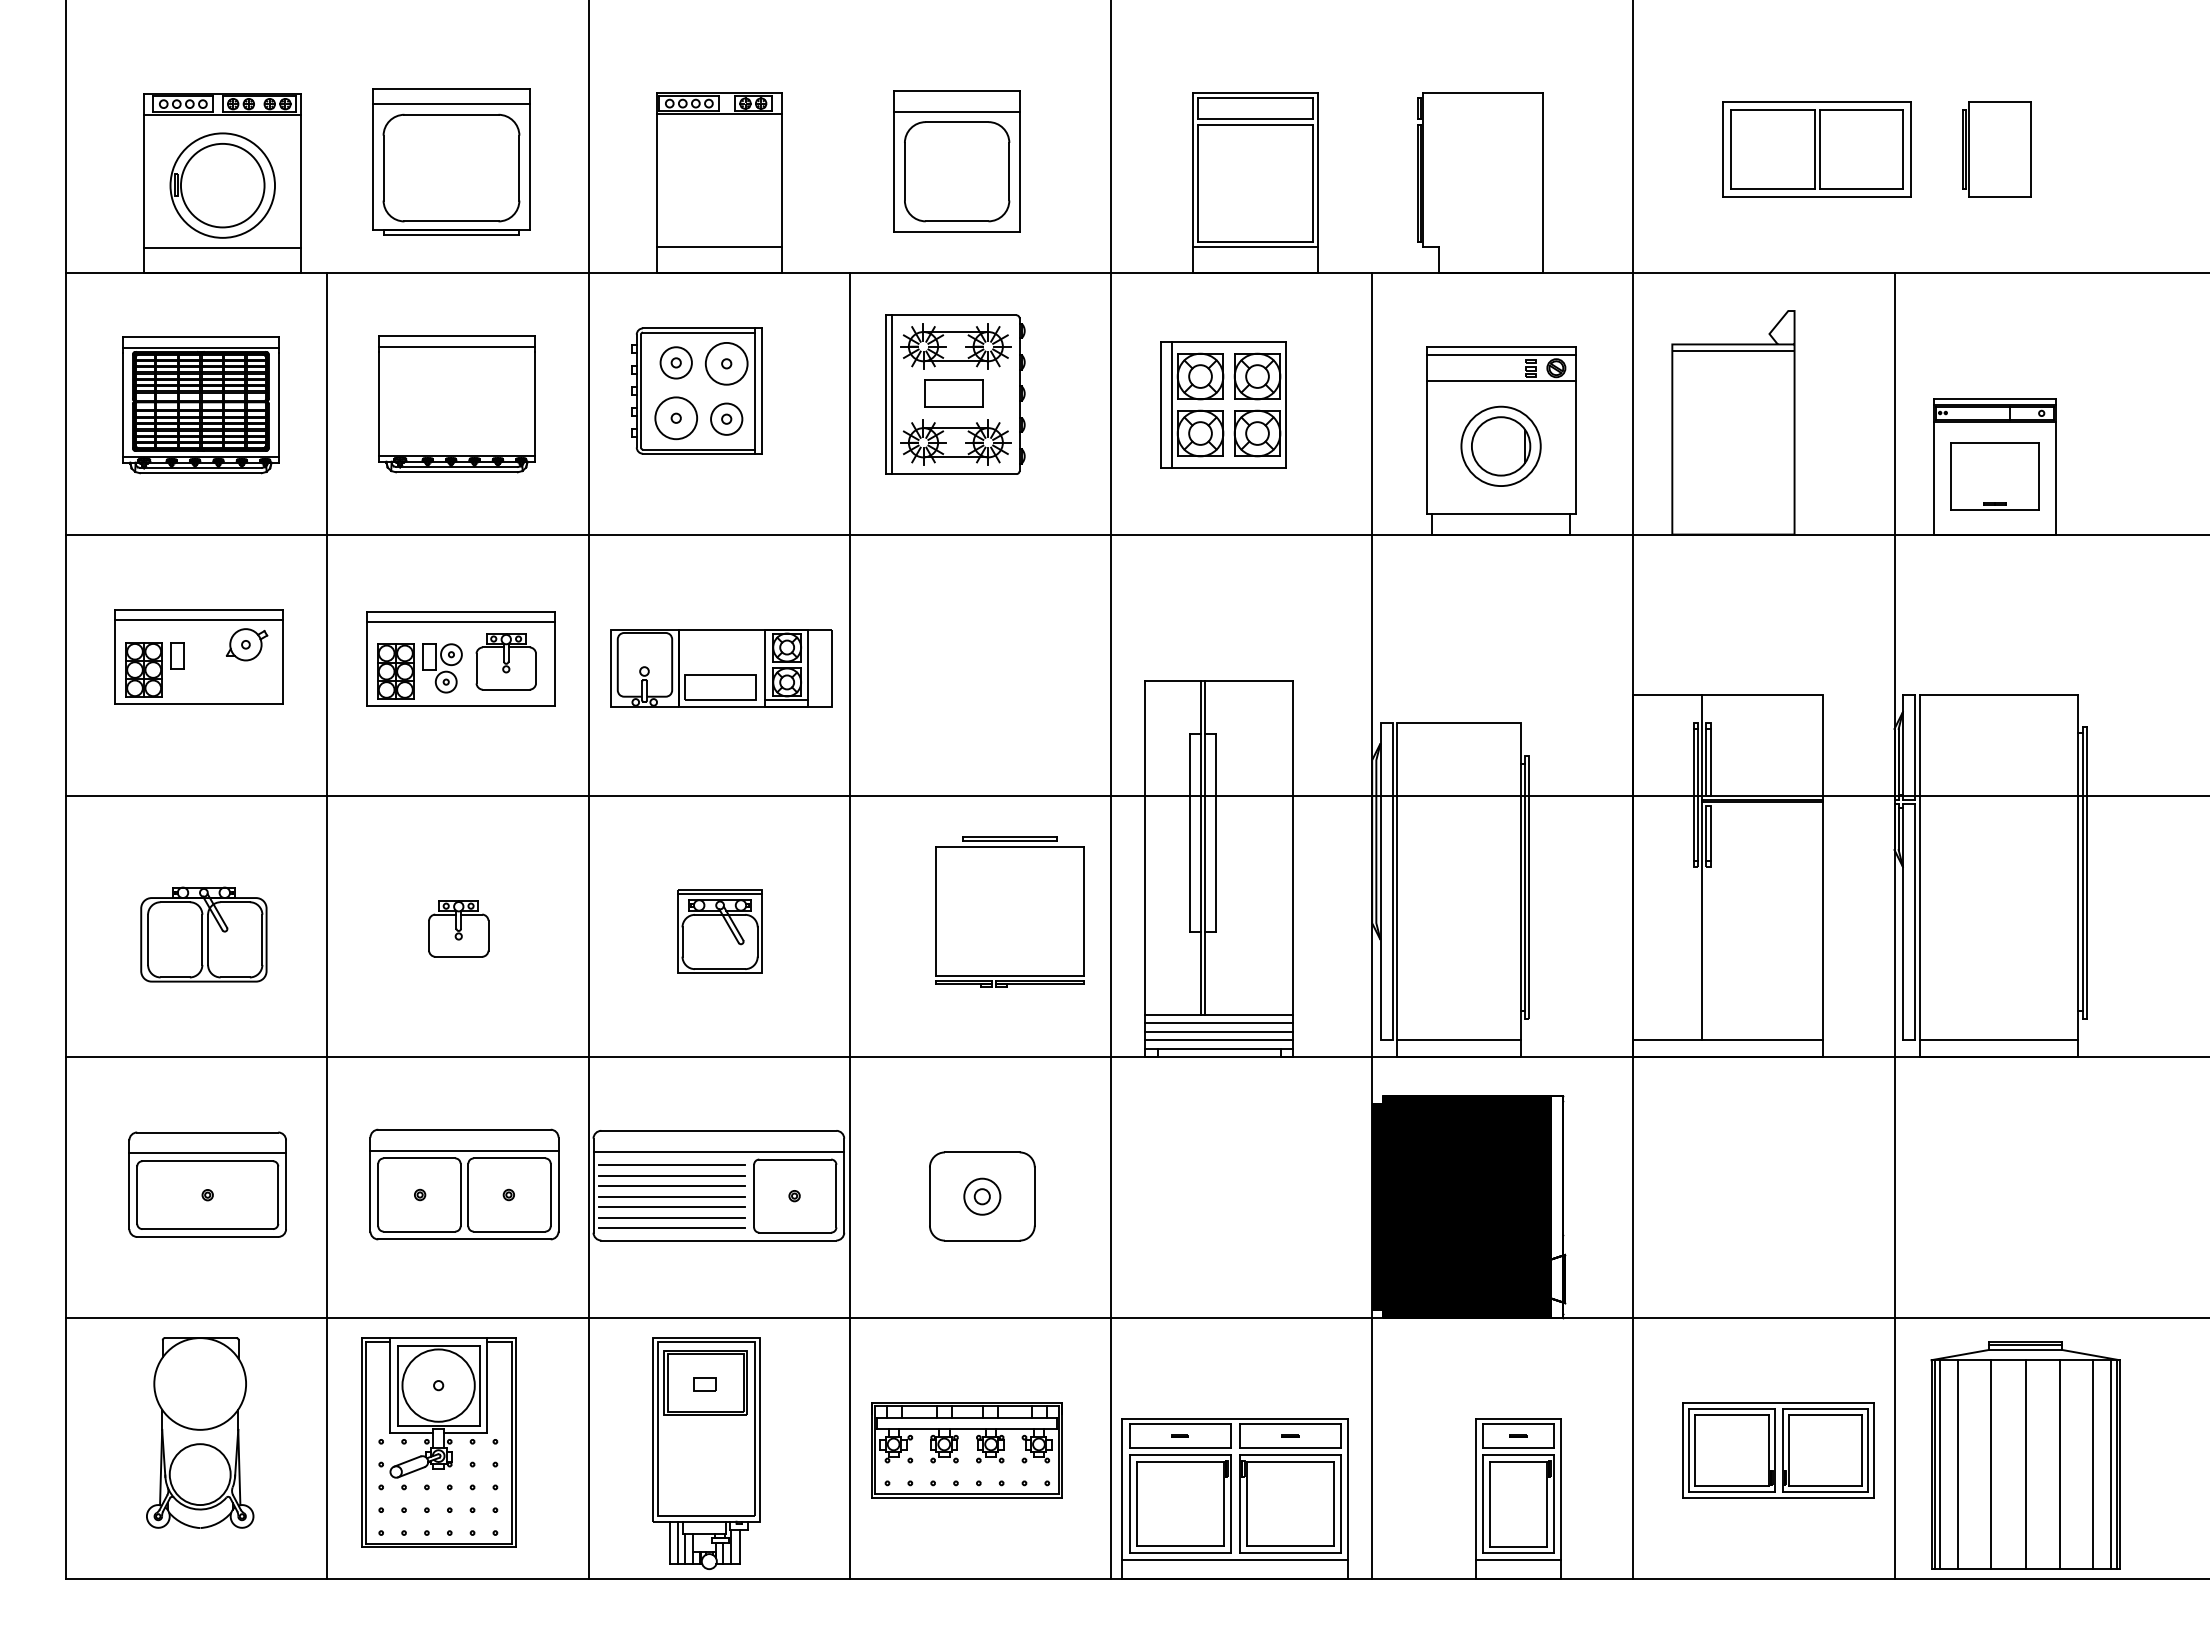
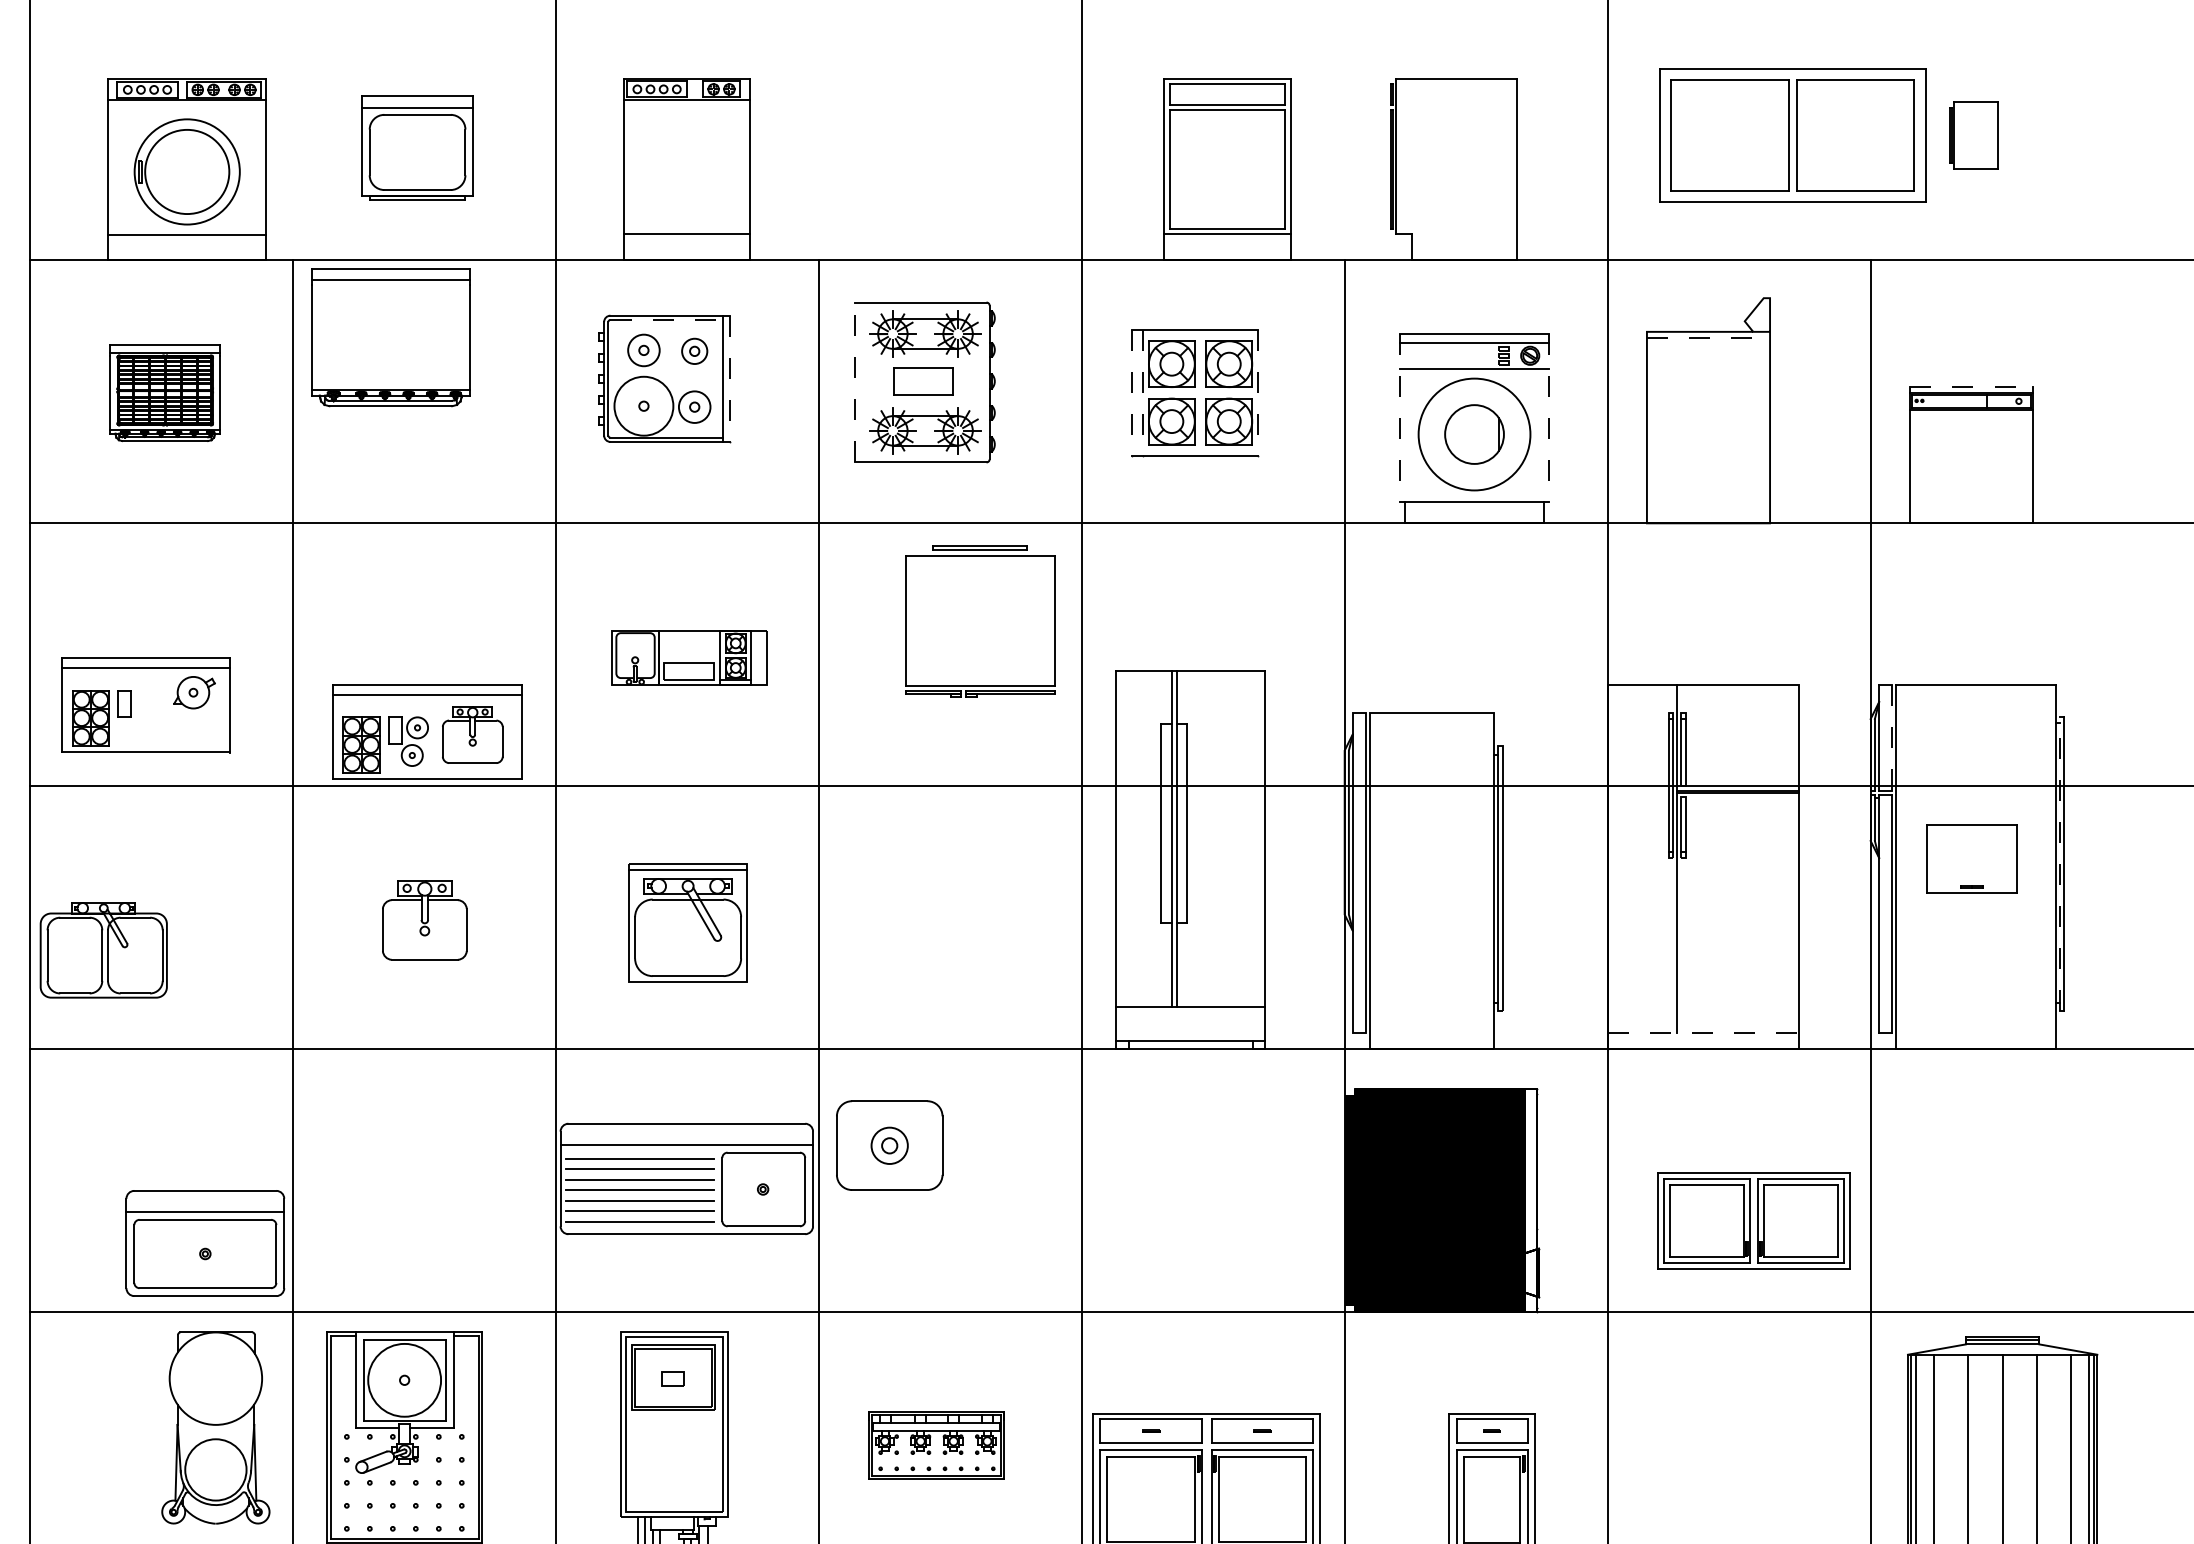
part: (1816, 149) -> (1792, 135), size x1.4
part: (1996, 149) -> (1973, 135), size x0.7
part: (451, 161) -> (417, 147), size x0.7
part: (956, 161) -> (926, 147), removed
line: (698, 332) -> (666, 319), solid -> dashed
line: (1733, 350) -> (1708, 337), solid -> dashed
circle: (726, 363) -> (694, 351), size x0.6
line: (762, 391) -> (730, 379), solid -> dashed
line: (885, 394) -> (854, 382), solid -> dashed
line: (892, 394) -> (861, 382), removed
line: (1995, 398) -> (1972, 386), solid -> dashed
part: (456, 404) -> (390, 337), moved
part: (200, 405) -> (164, 393), size x0.7
line: (1160, 405) -> (1131, 393), solid -> dashed
line: (1172, 405) -> (1143, 393), solid -> dashed
line: (1286, 405) -> (1258, 393), solid -> dashed
circle: (676, 418) -> (644, 406), size x1.4
line: (1426, 430) -> (1399, 418), solid -> dashed
line: (1575, 430) -> (1549, 418), solid -> dashed
circle: (1500, 446) -> (1473, 434), size x1.4
part: (1994, 476) -> (1971, 859), moved
part: (198, 656) -> (145, 704), moved
part: (460, 658) -> (426, 731), moved
part: (721, 668) -> (689, 658), size x0.7
line: (1915, 748) -> (1891, 738), solid -> dashed
line: (2082, 872) -> (2060, 863), solid -> dashed
part: (1009, 911) -> (979, 620), moved
part: (458, 928) -> (424, 920), size x1.4
part: (719, 931) -> (687, 923), size x1.4
part: (203, 934) -> (103, 950), moved
line: (1219, 1023) -> (1190, 1015), removed
line: (1219, 1031) -> (1190, 1023), removed
line: (1219, 1040) -> (1190, 1032), removed
line: (1458, 1040) -> (1431, 1032), removed
line: (1728, 1040) -> (1703, 1032), solid -> dashed
line: (1998, 1040) -> (1975, 1032), removed
part: (207, 1184) -> (205, 1243), moved
part: (464, 1184) -> (430, 1177), removed
part: (982, 1196) -> (889, 1145), moved
part: (200, 1432) -> (216, 1427), moved
part: (966, 1450) -> (936, 1445), size x0.7
part: (1778, 1450) -> (1753, 1221), moved

